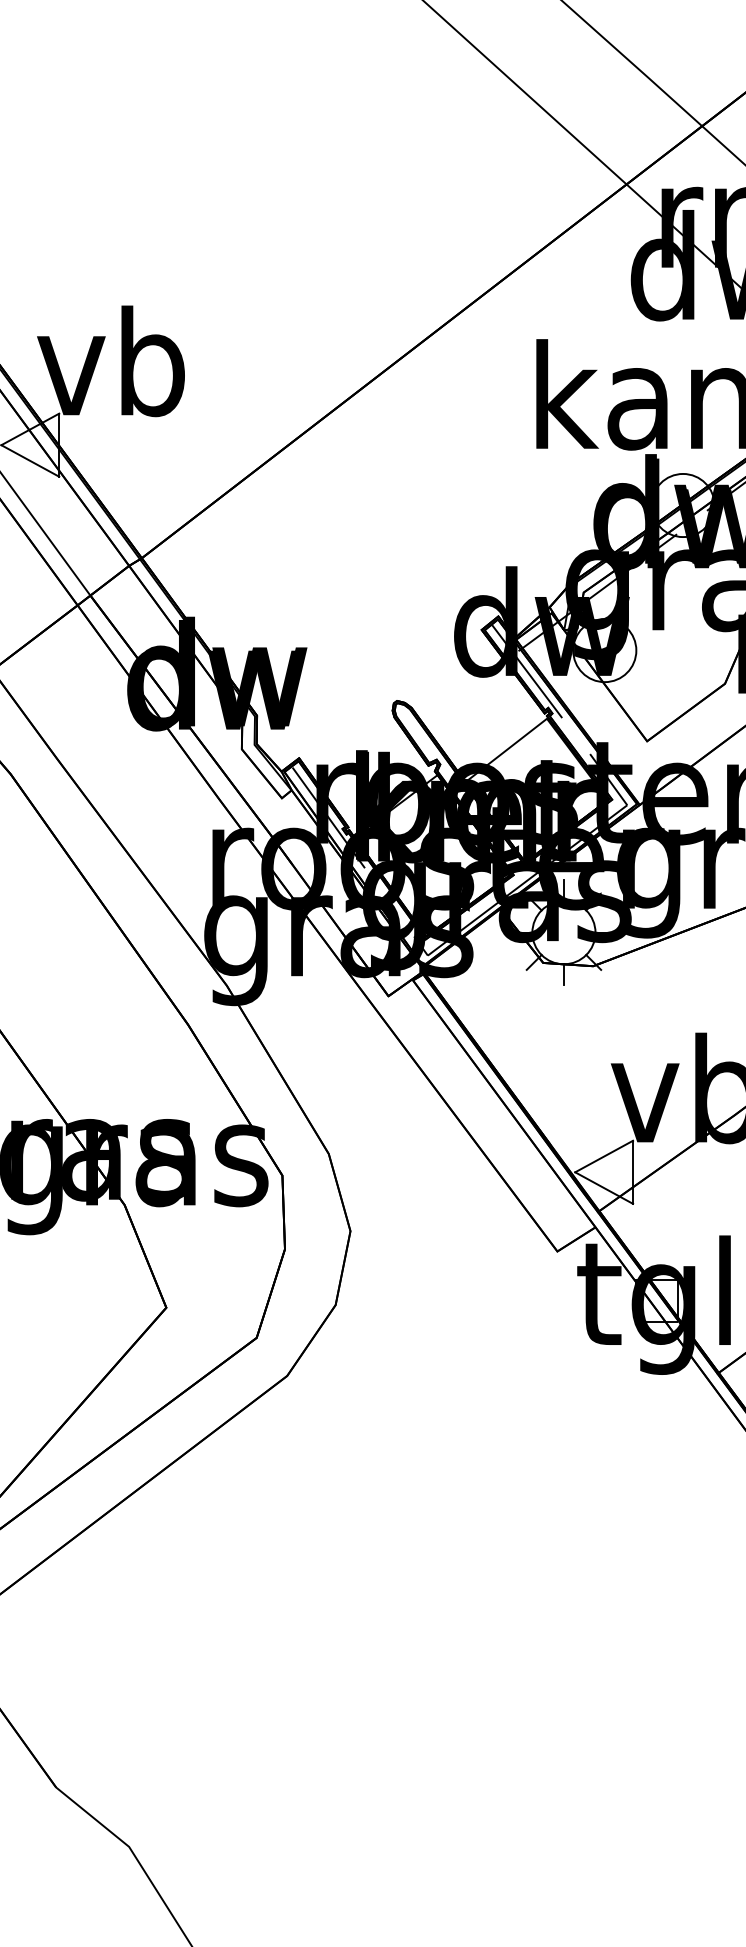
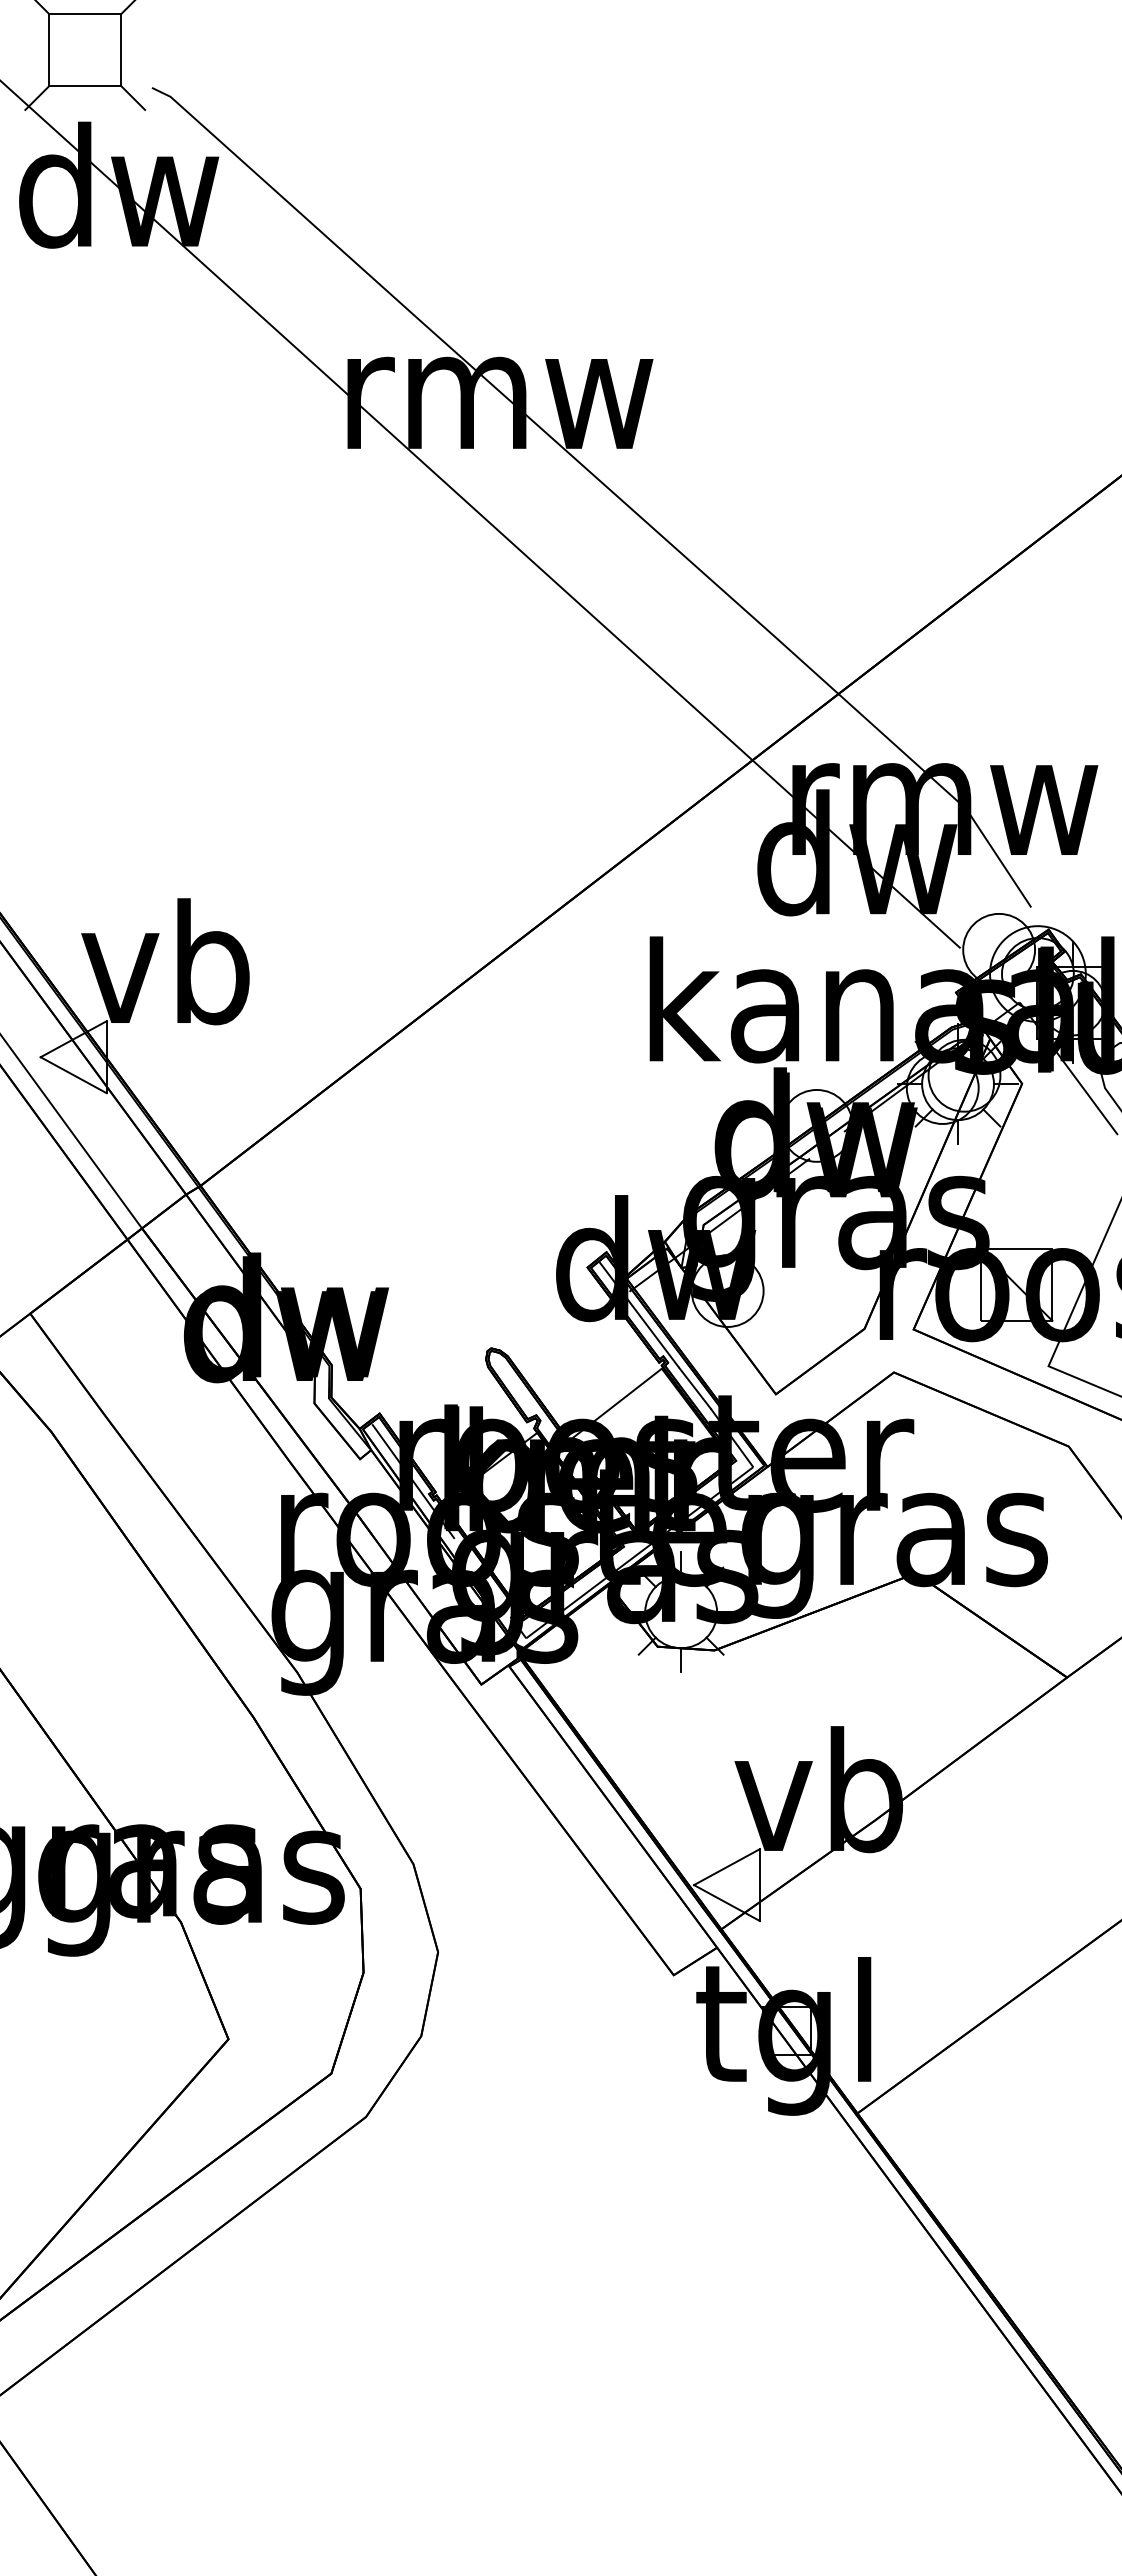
line: (575, 735) -> (694, 1387), added

